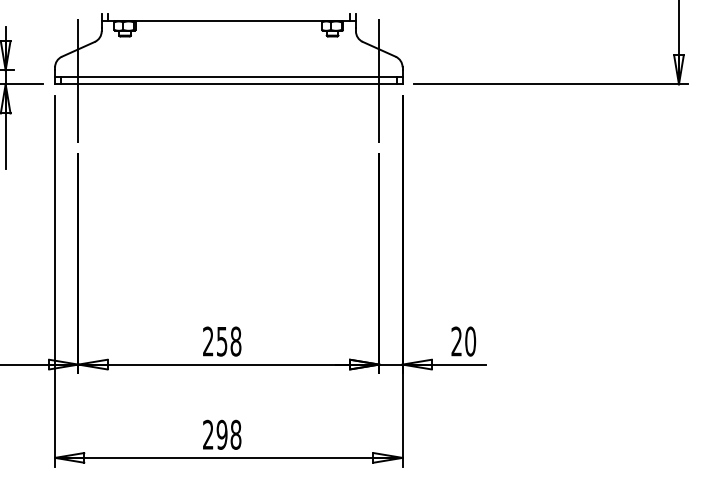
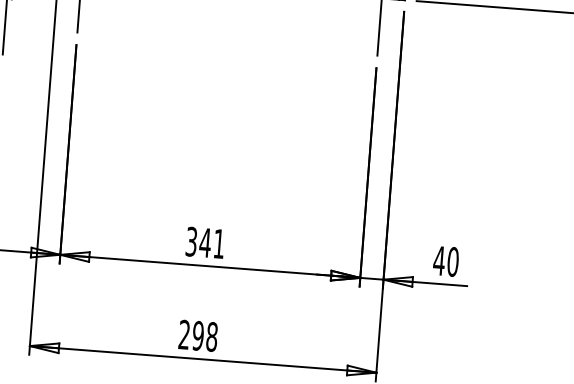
text: (222, 341) -> (205, 242), 258 -> 341
text: (456, 341) -> (439, 260), 20 -> 40

